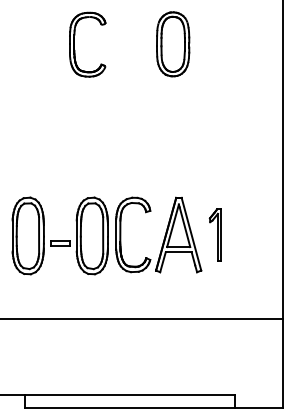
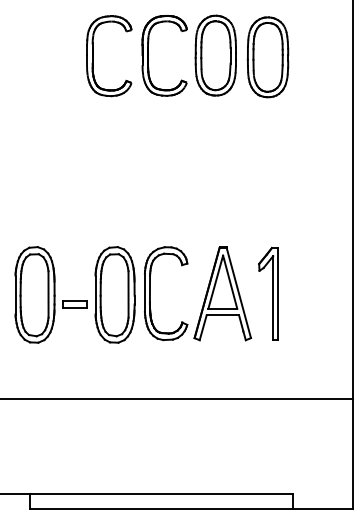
part: (119, 44) -> (148, 55), added
part: (214, 45) -> (267, 57), added
part: (215, 234) -> (268, 293), size x1.43

